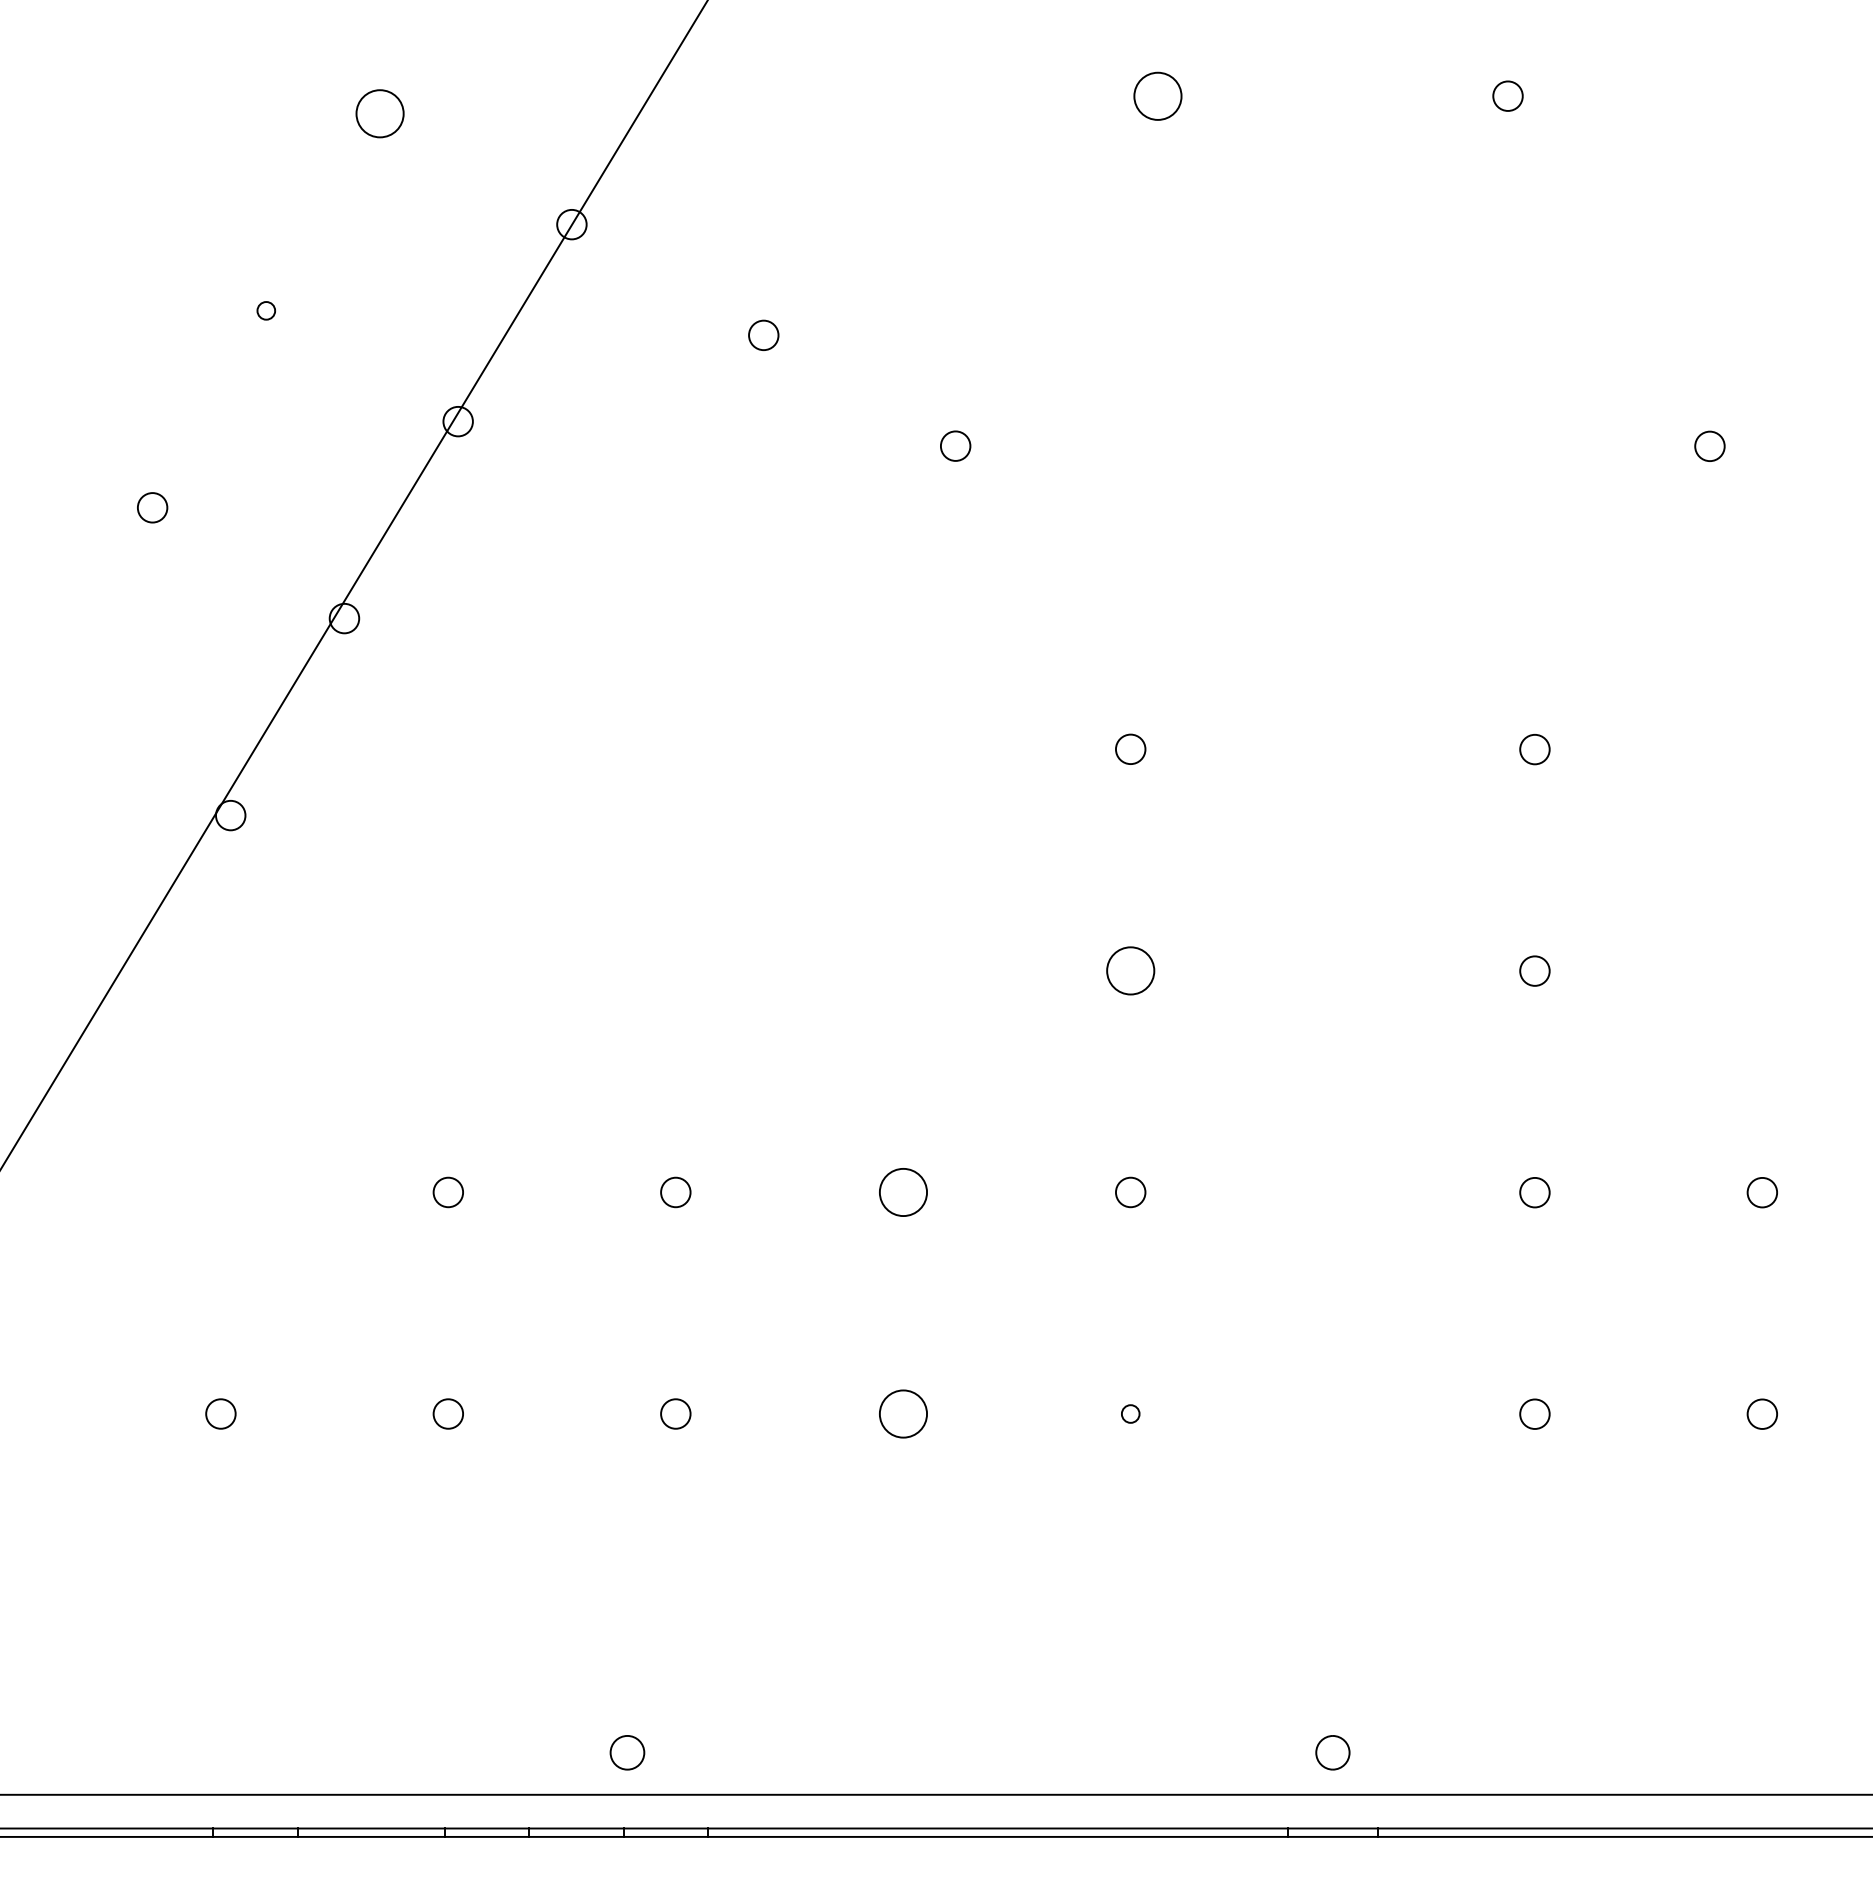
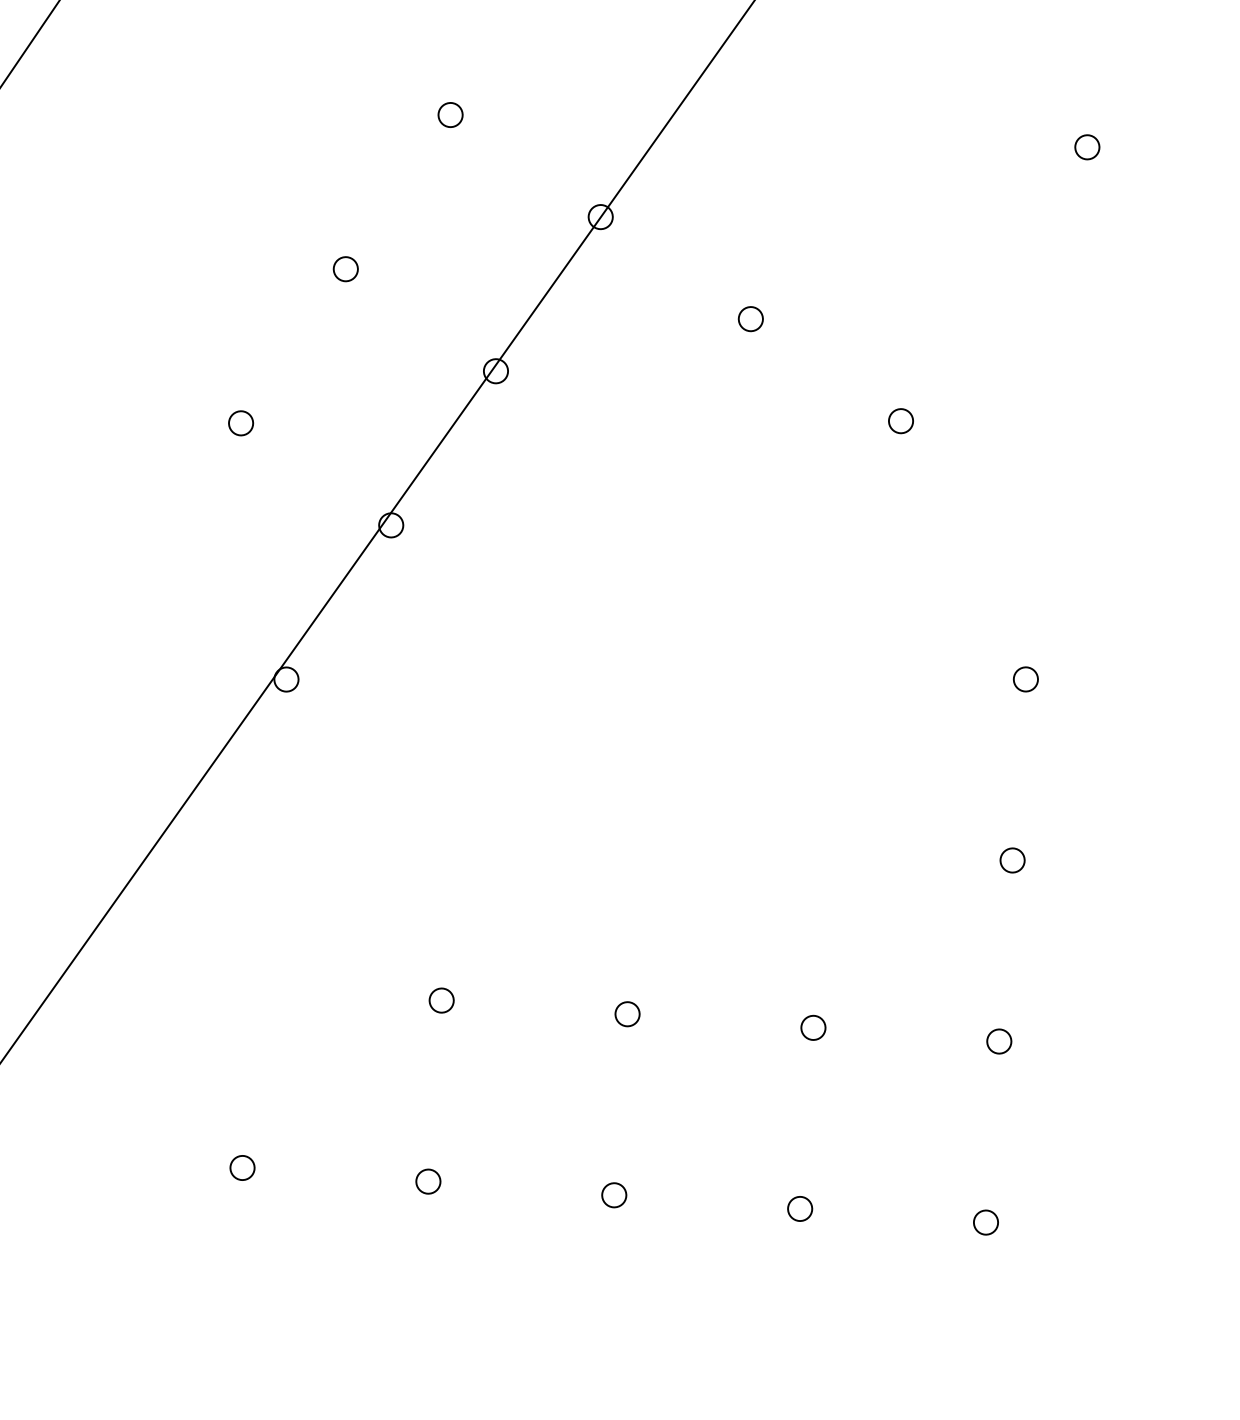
circle: (1157, 95) -> (1087, 146), size x0.62
circle: (379, 113) -> (450, 114), size x0.62
circle: (266, 310) -> (346, 268), size x1.67
circle: (1130, 970) -> (1012, 860), size x0.62
circle: (902, 1192) -> (812, 1027), size x0.62
circle: (902, 1413) -> (799, 1208), size x0.62
circle: (1130, 1413) -> (985, 1222), size x1.67

